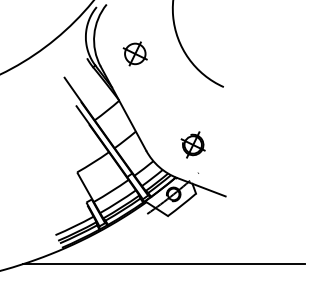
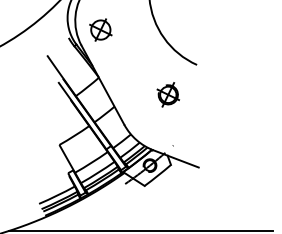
part: (134, 53) -> (100, 29), moved
part: (192, 144) -> (167, 94), moved

